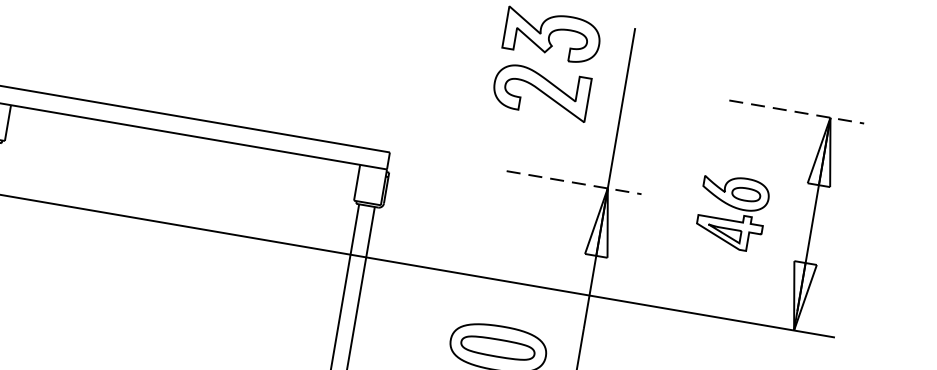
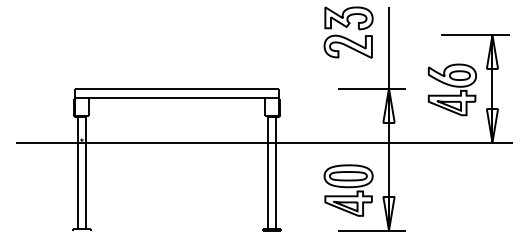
line: (796, 112) -> (475, 35), dashed -> solid
line: (575, 182) -> (372, 88), dashed -> solid
part: (731, 211) -> (451, 89), size x1.43

